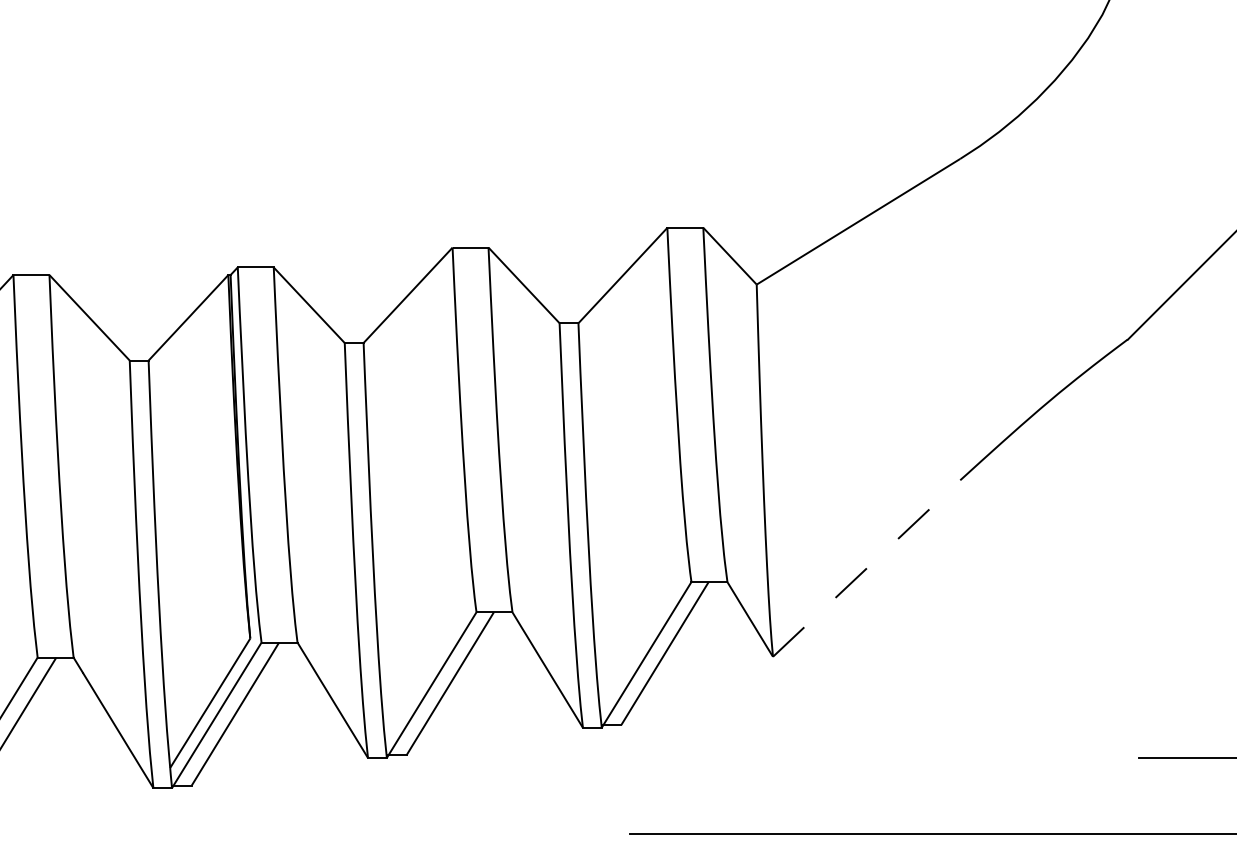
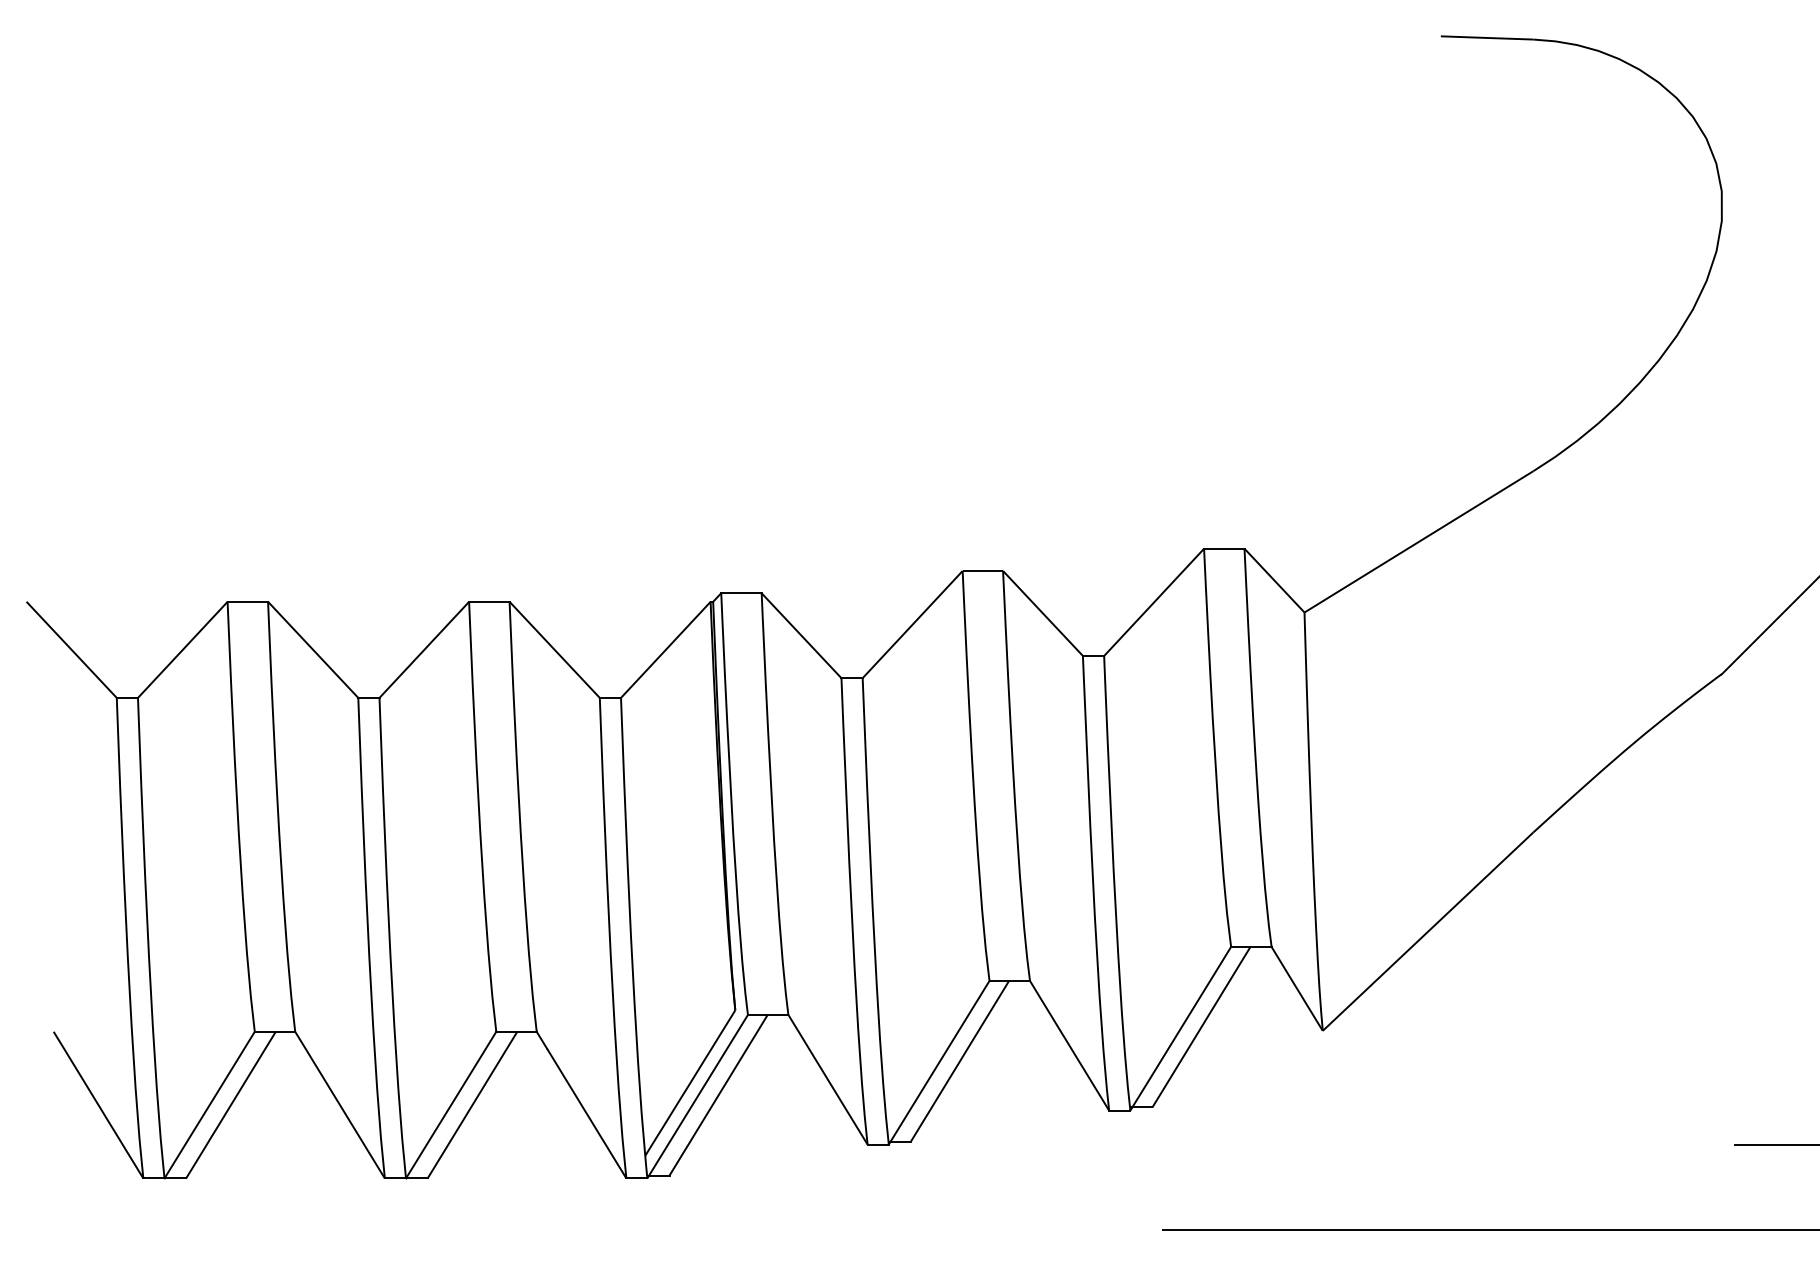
line: (867, 568) -> (1428, 931), dashed -> solid

